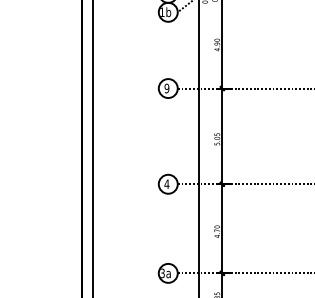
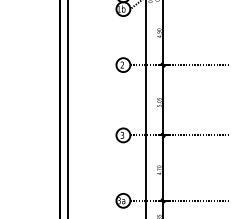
text: (166, 88) -> (122, 65), 9 -> 2
text: (166, 184) -> (122, 135), 4 -> 3

